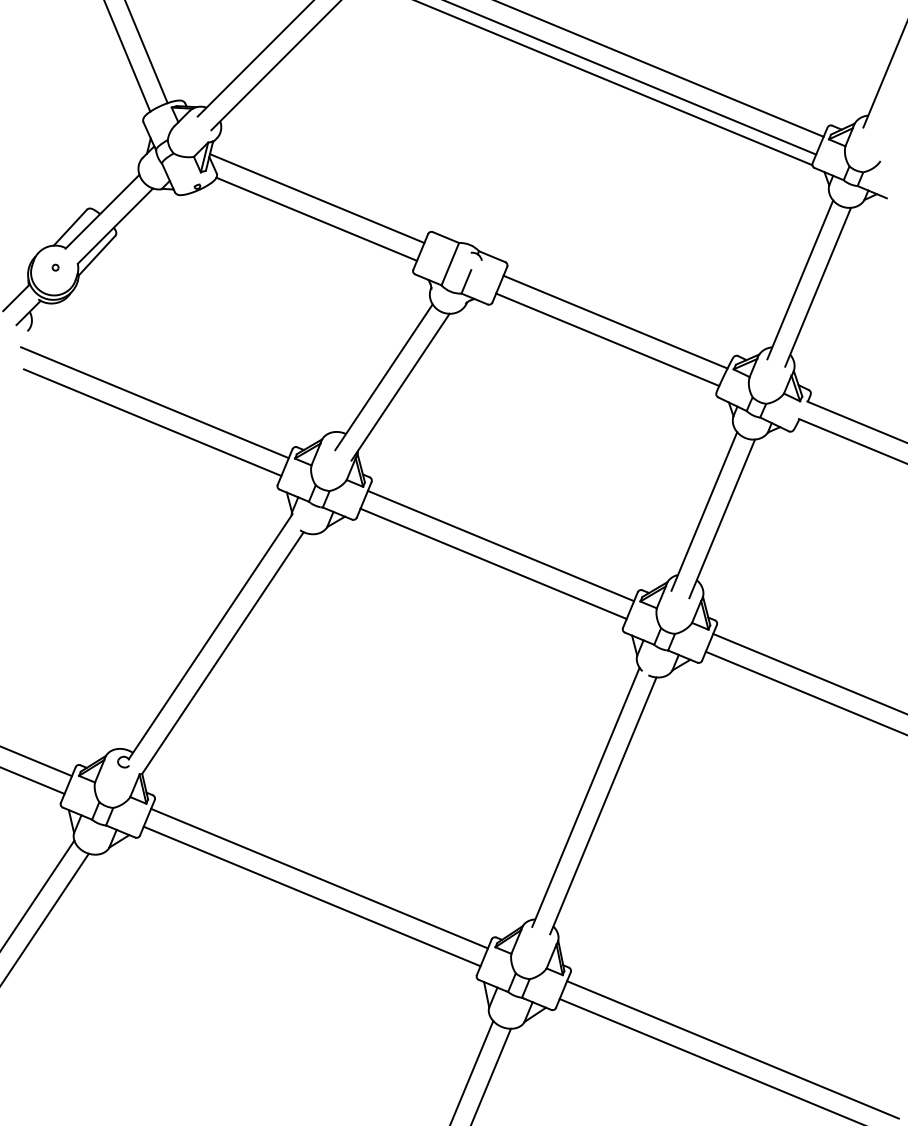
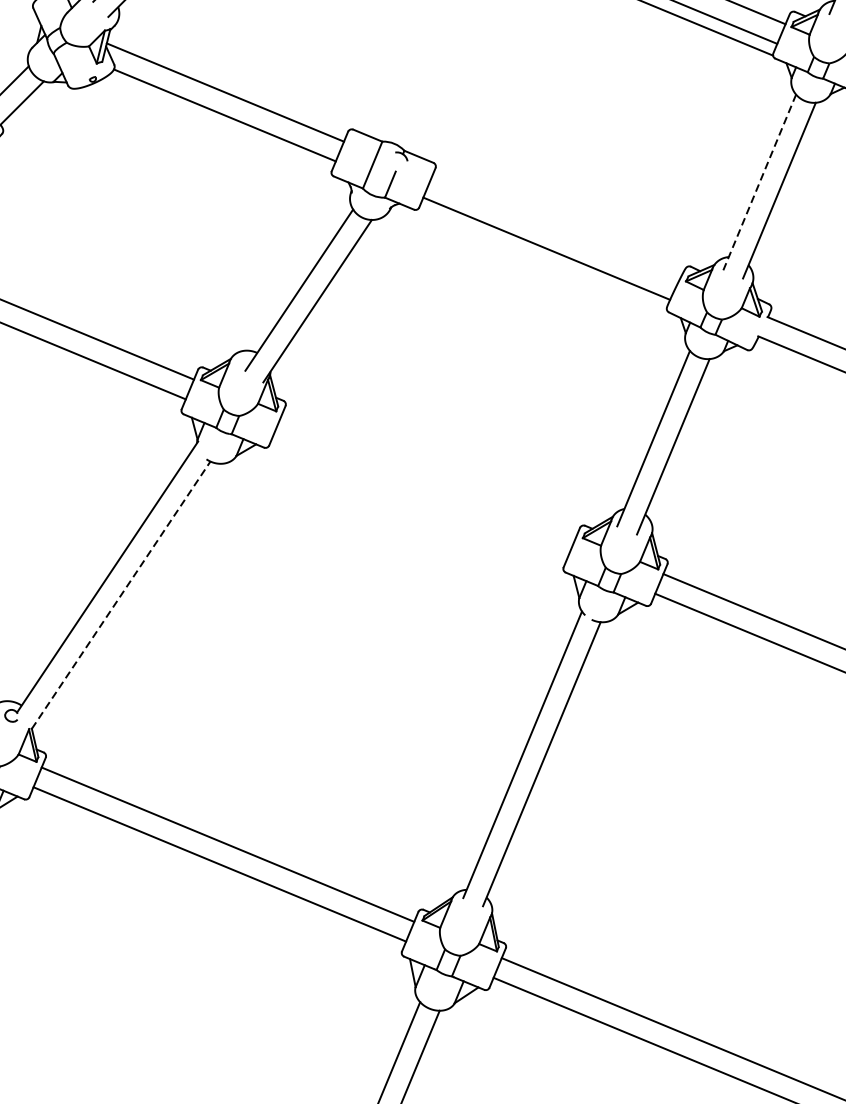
line: (800, 279) -> (759, 182), solid -> dashed
line: (615, 321) -> (555, 228), removed
line: (500, 545) -> (428, 476), removed
line: (493, 563) -> (420, 496), removed
line: (223, 652) -> (121, 594), solid -> dashed

